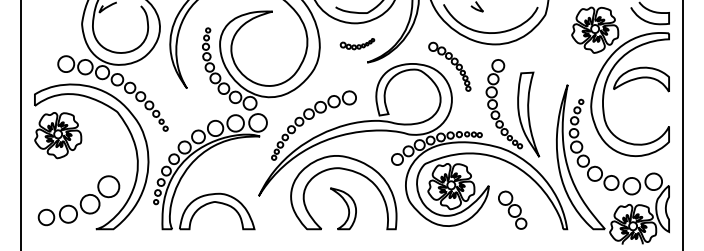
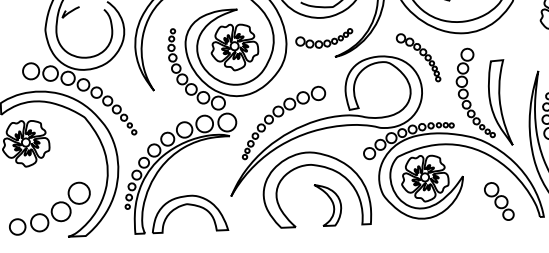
part: (357, 43) -> (324, 38), size x1.67
part: (268, 48) -> (234, 46), added
part: (343, 208) -> (328, 204), moved
part: (512, 209) -> (499, 200), moved

